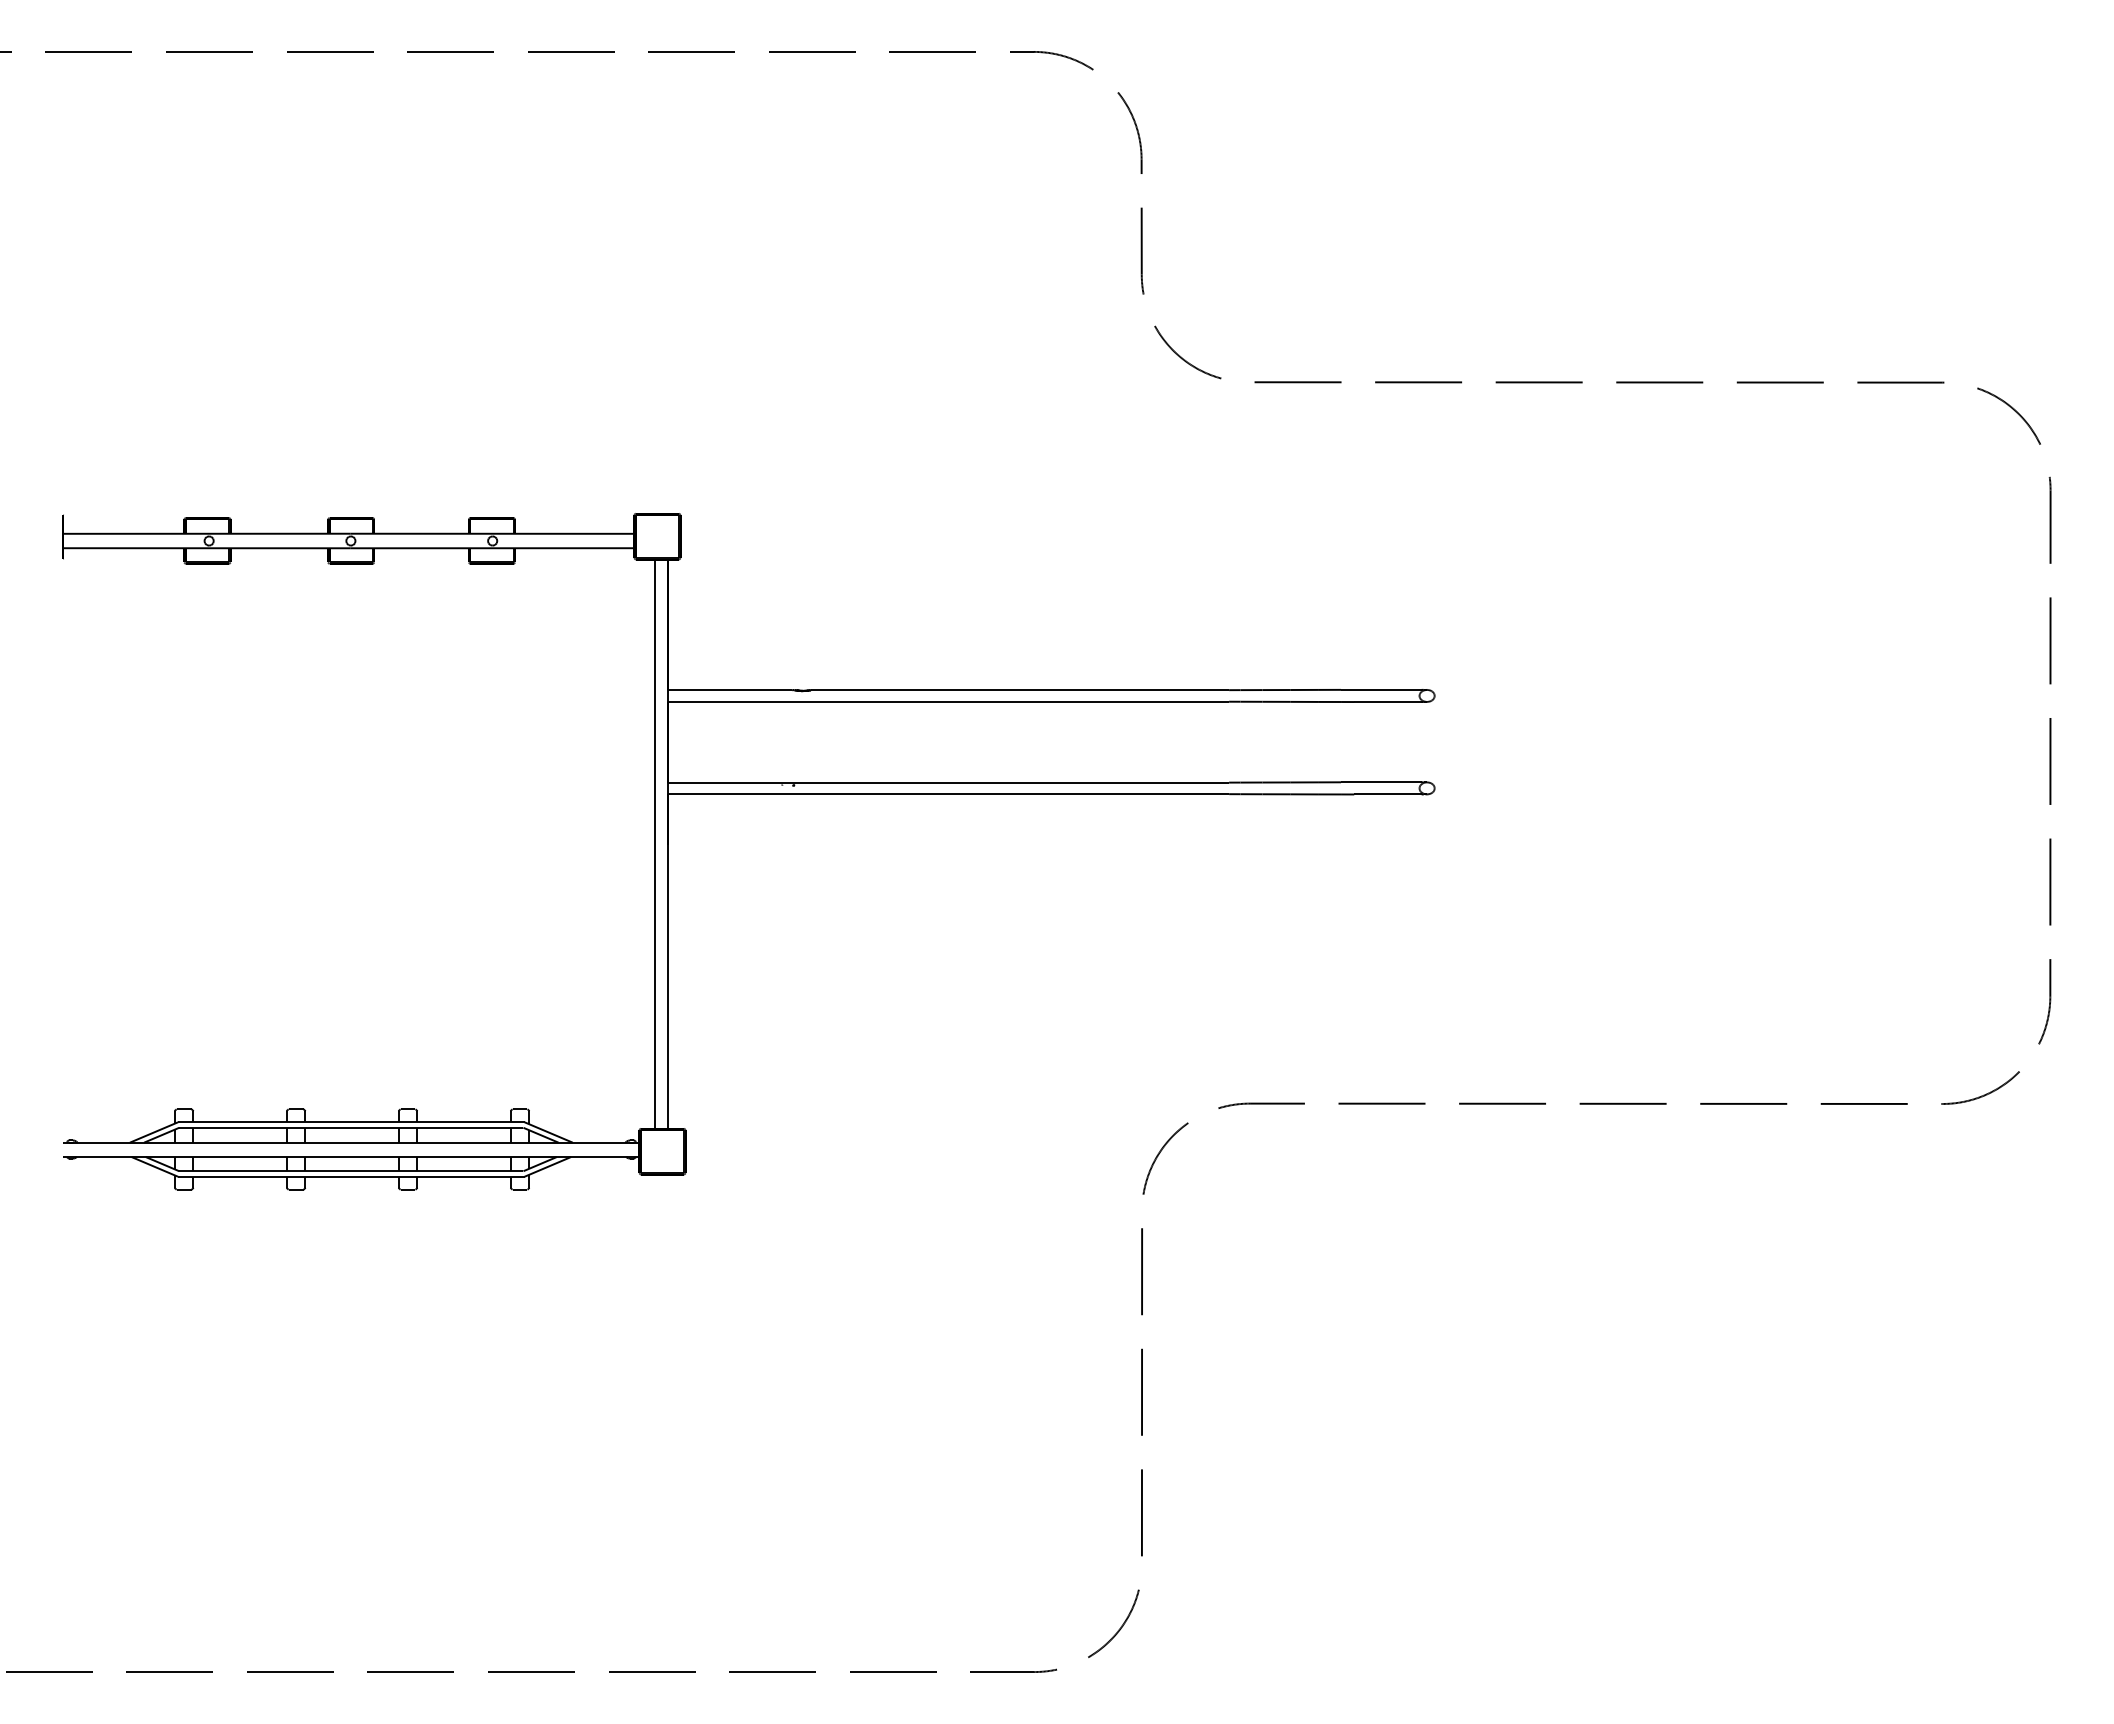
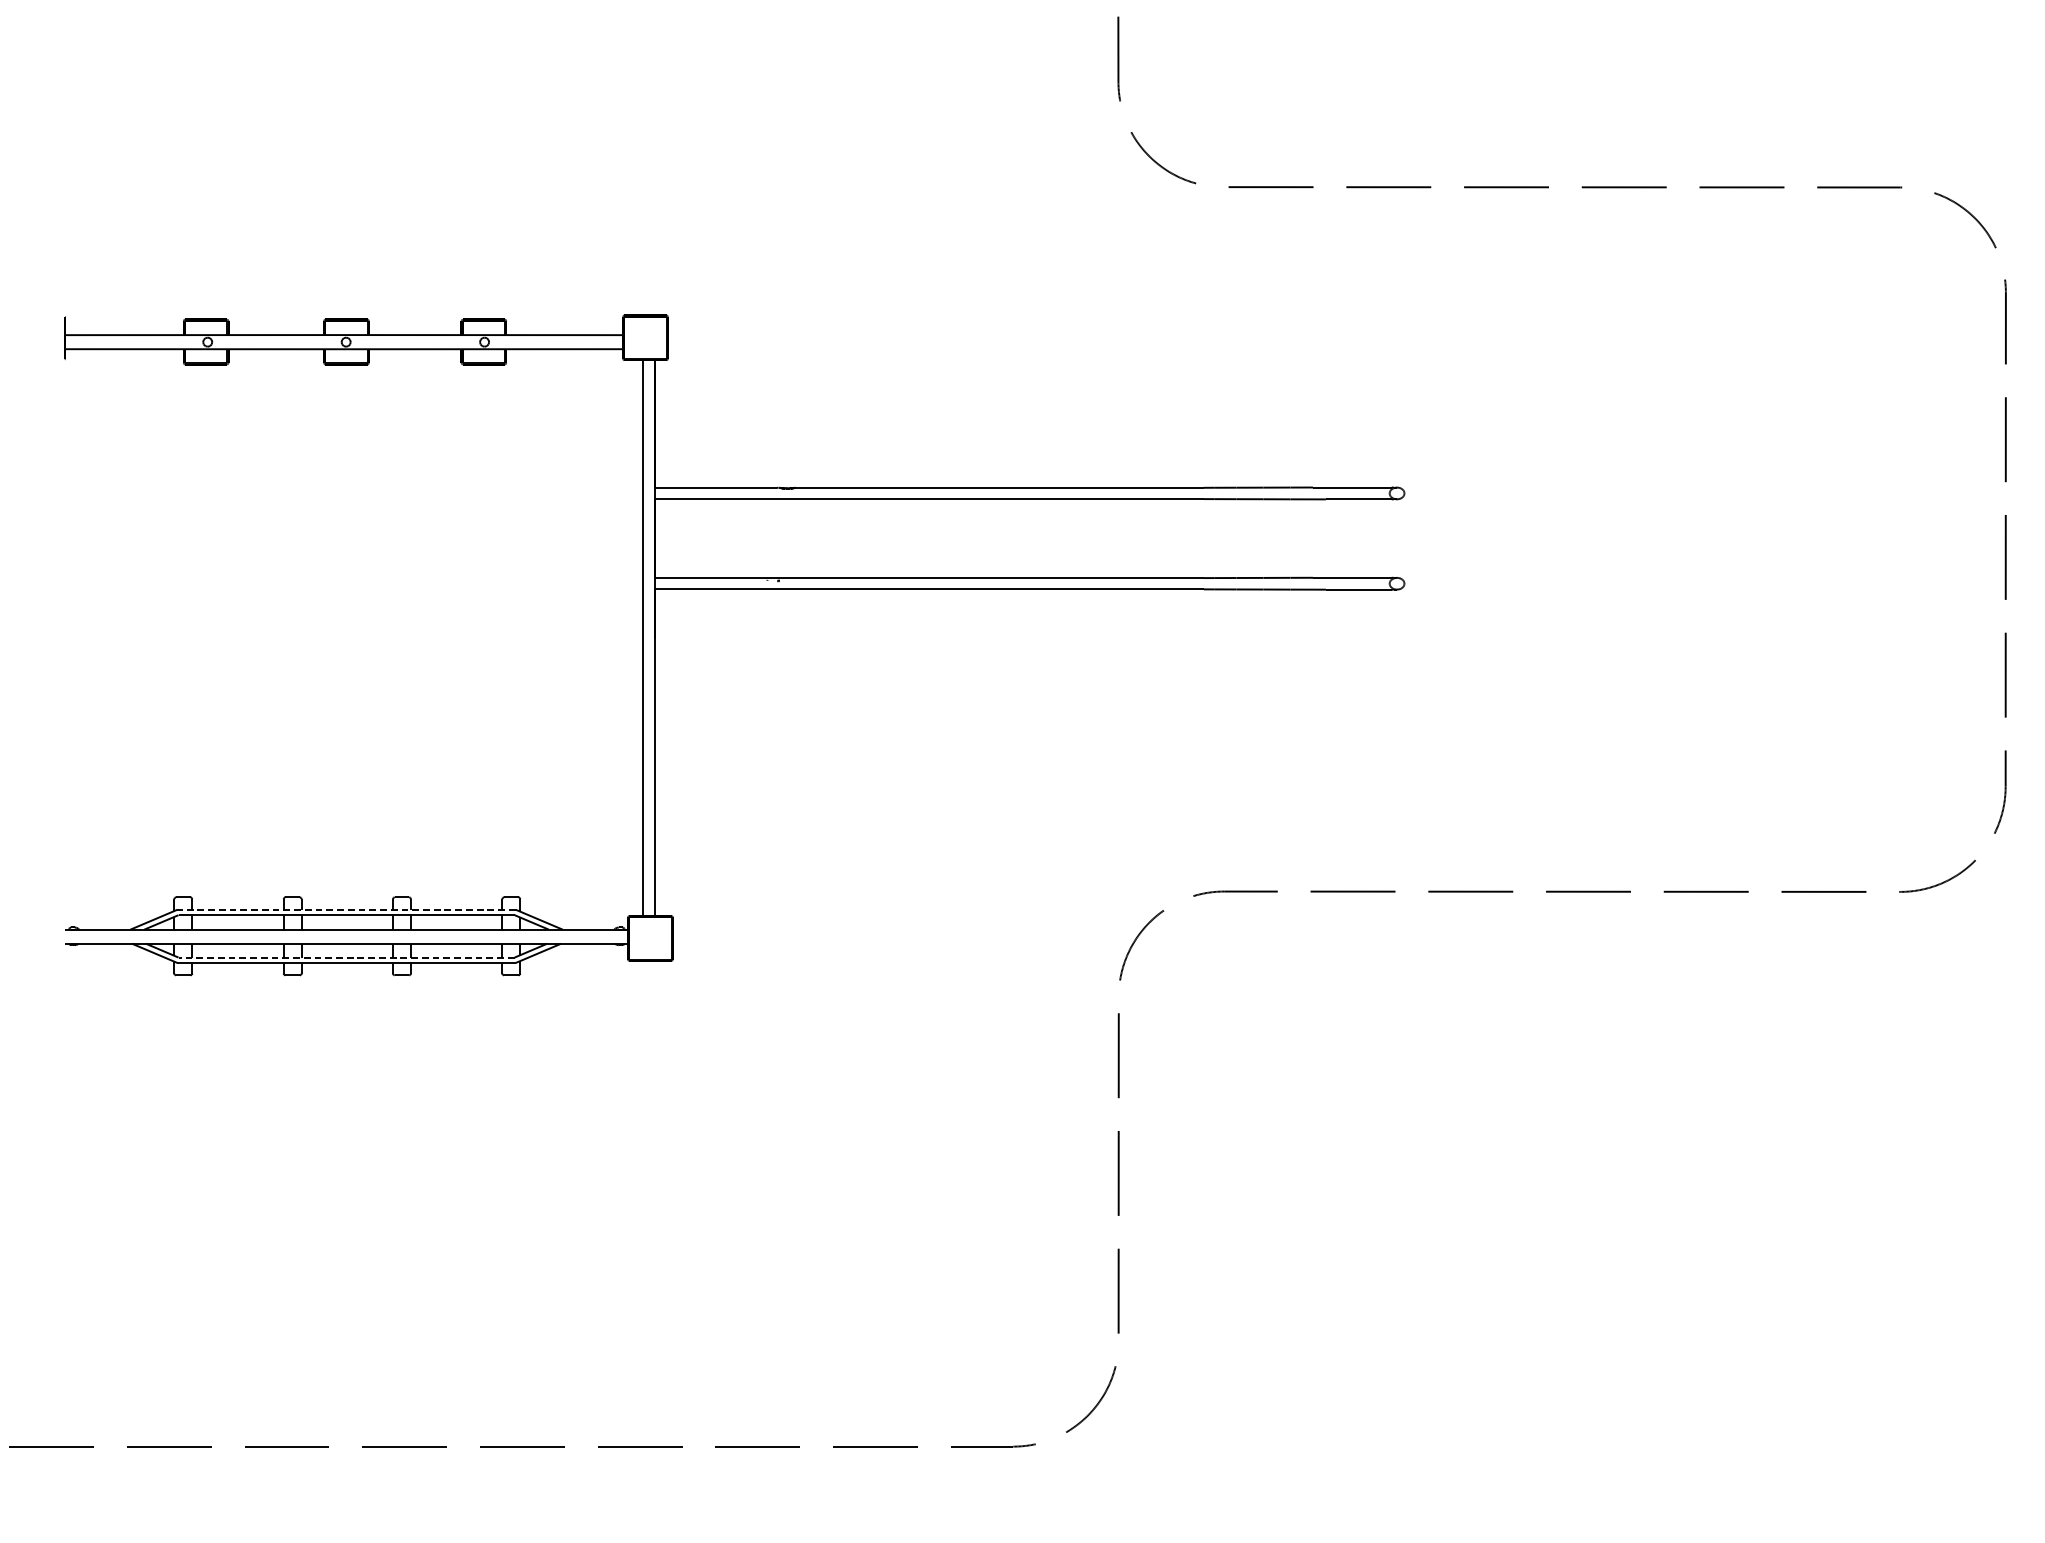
line: (350, 1122) -> (345, 909), solid -> dashed
line: (350, 1171) -> (345, 957), solid -> dashed

